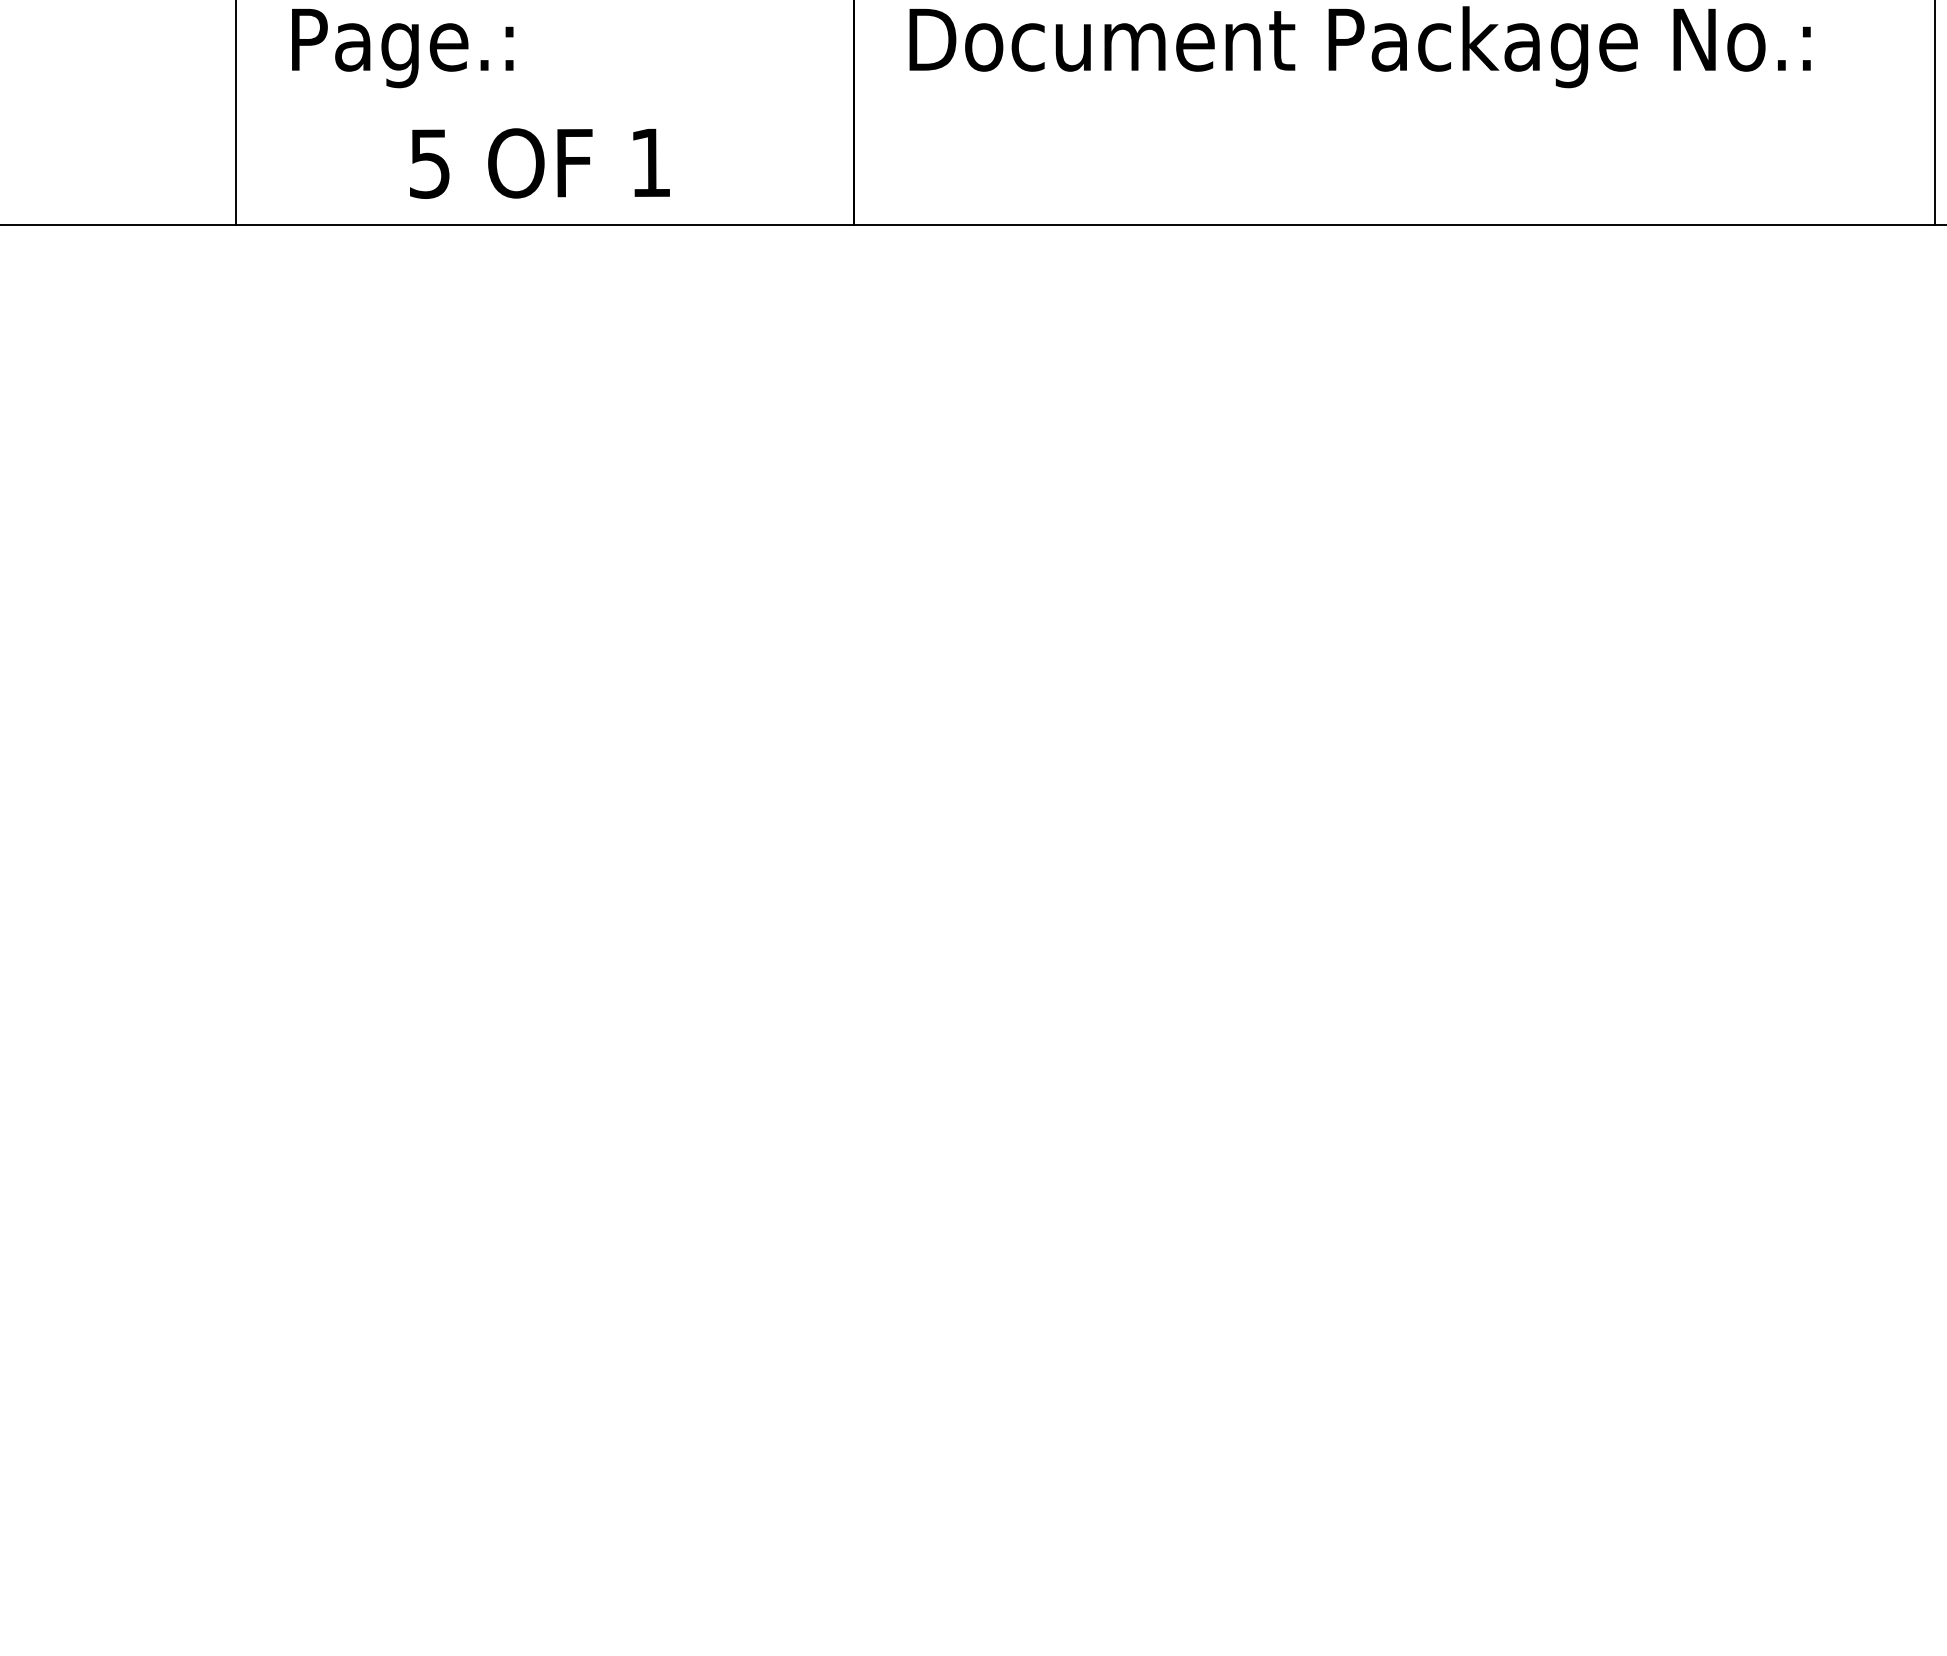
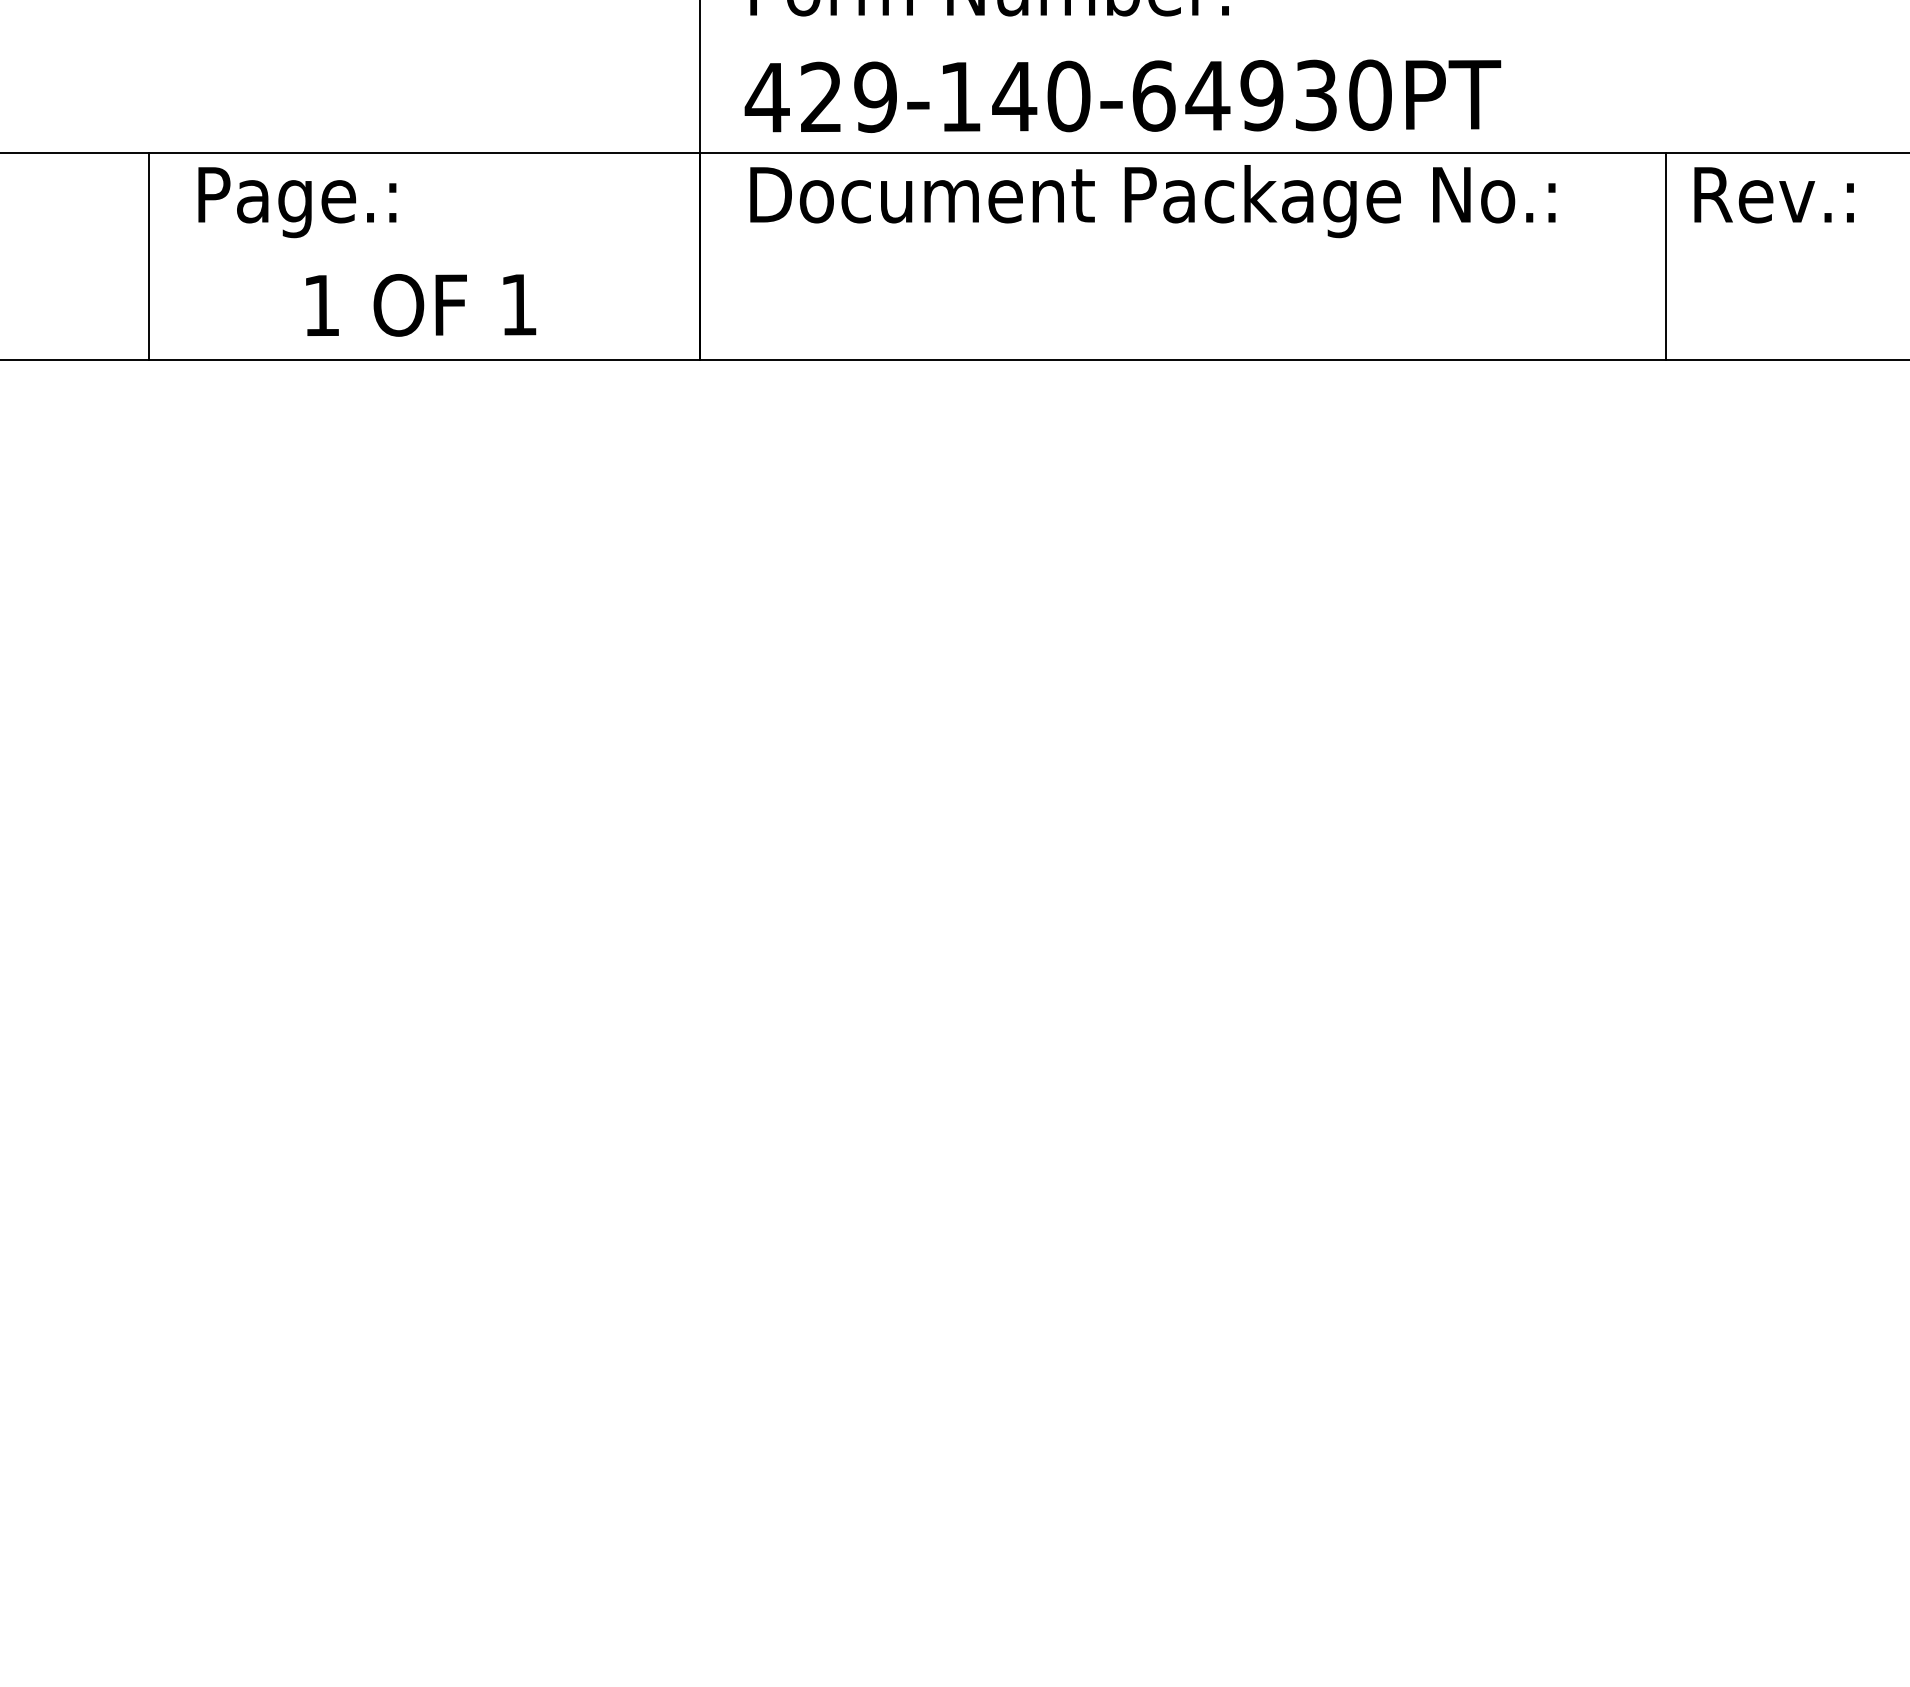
text: (429, 164) -> (321, 306), 5 -> 1

